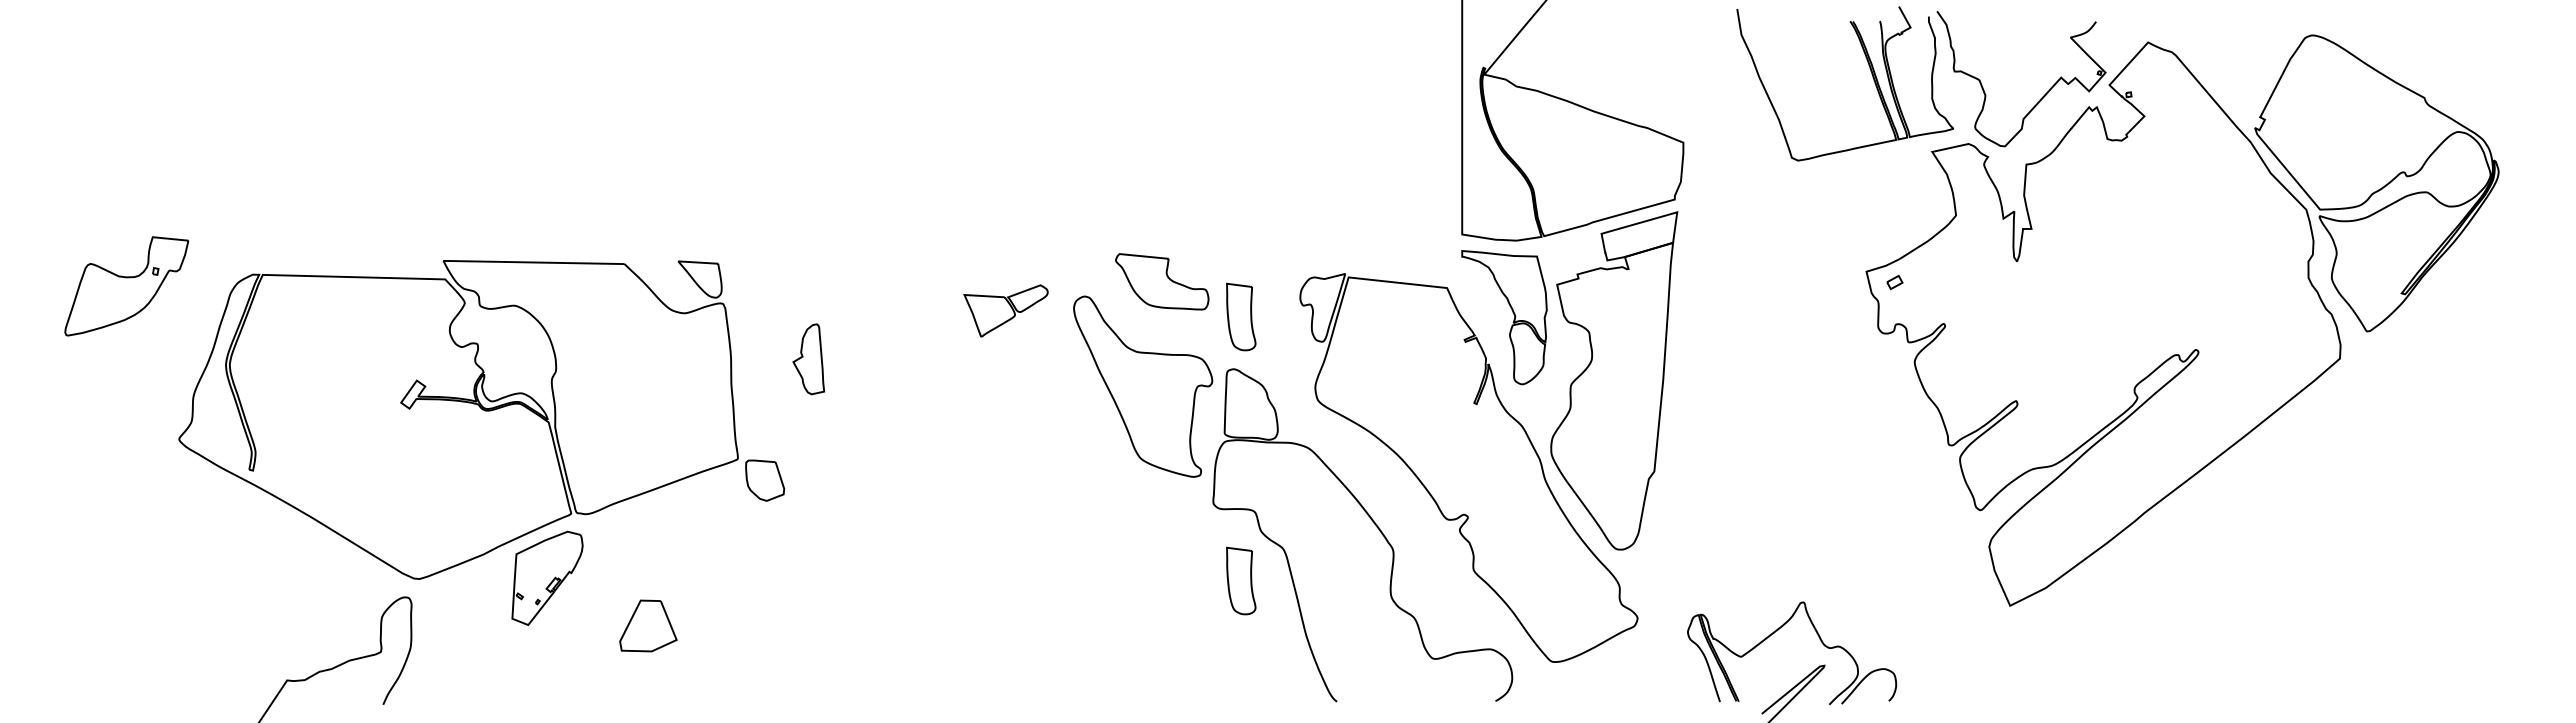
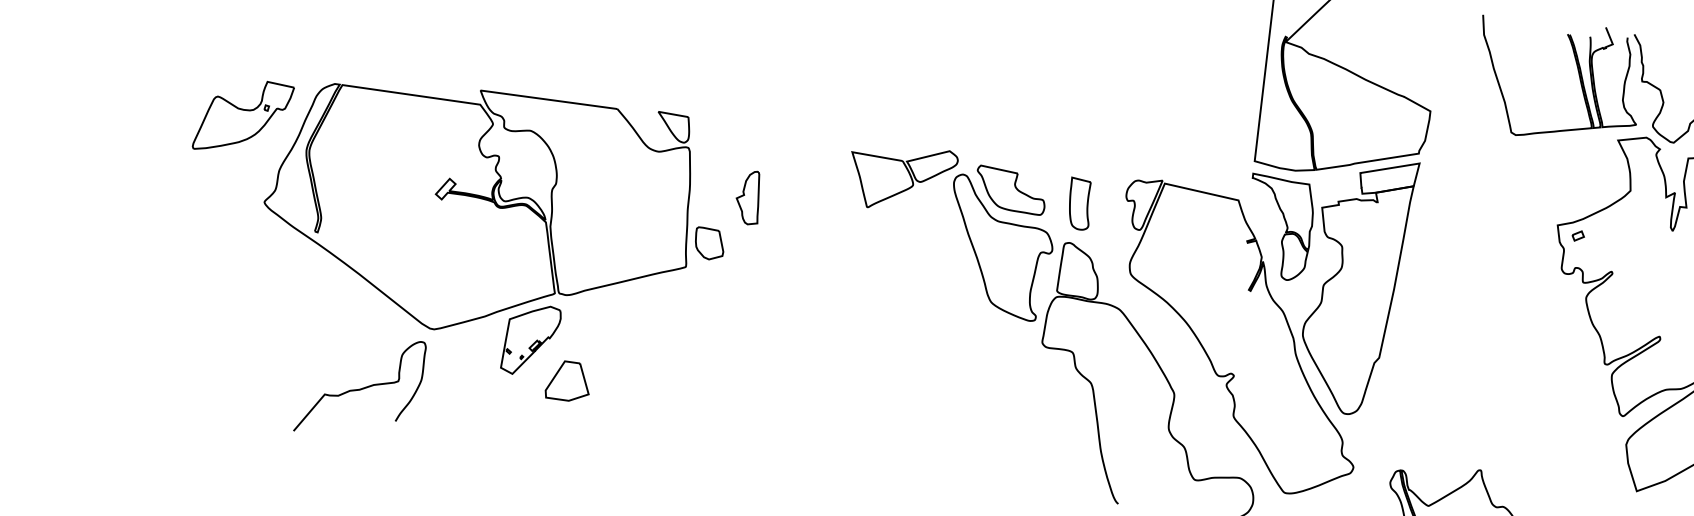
part: (1162, 281) -> (1011, 190), moved
part: (126, 286) -> (243, 116), moved
part: (1005, 310) -> (901, 178), size x1.67
part: (765, 480) -> (709, 243), moved
part: (1241, 580) -> (1056, 403), removed
part: (648, 625) -> (568, 380), moved

